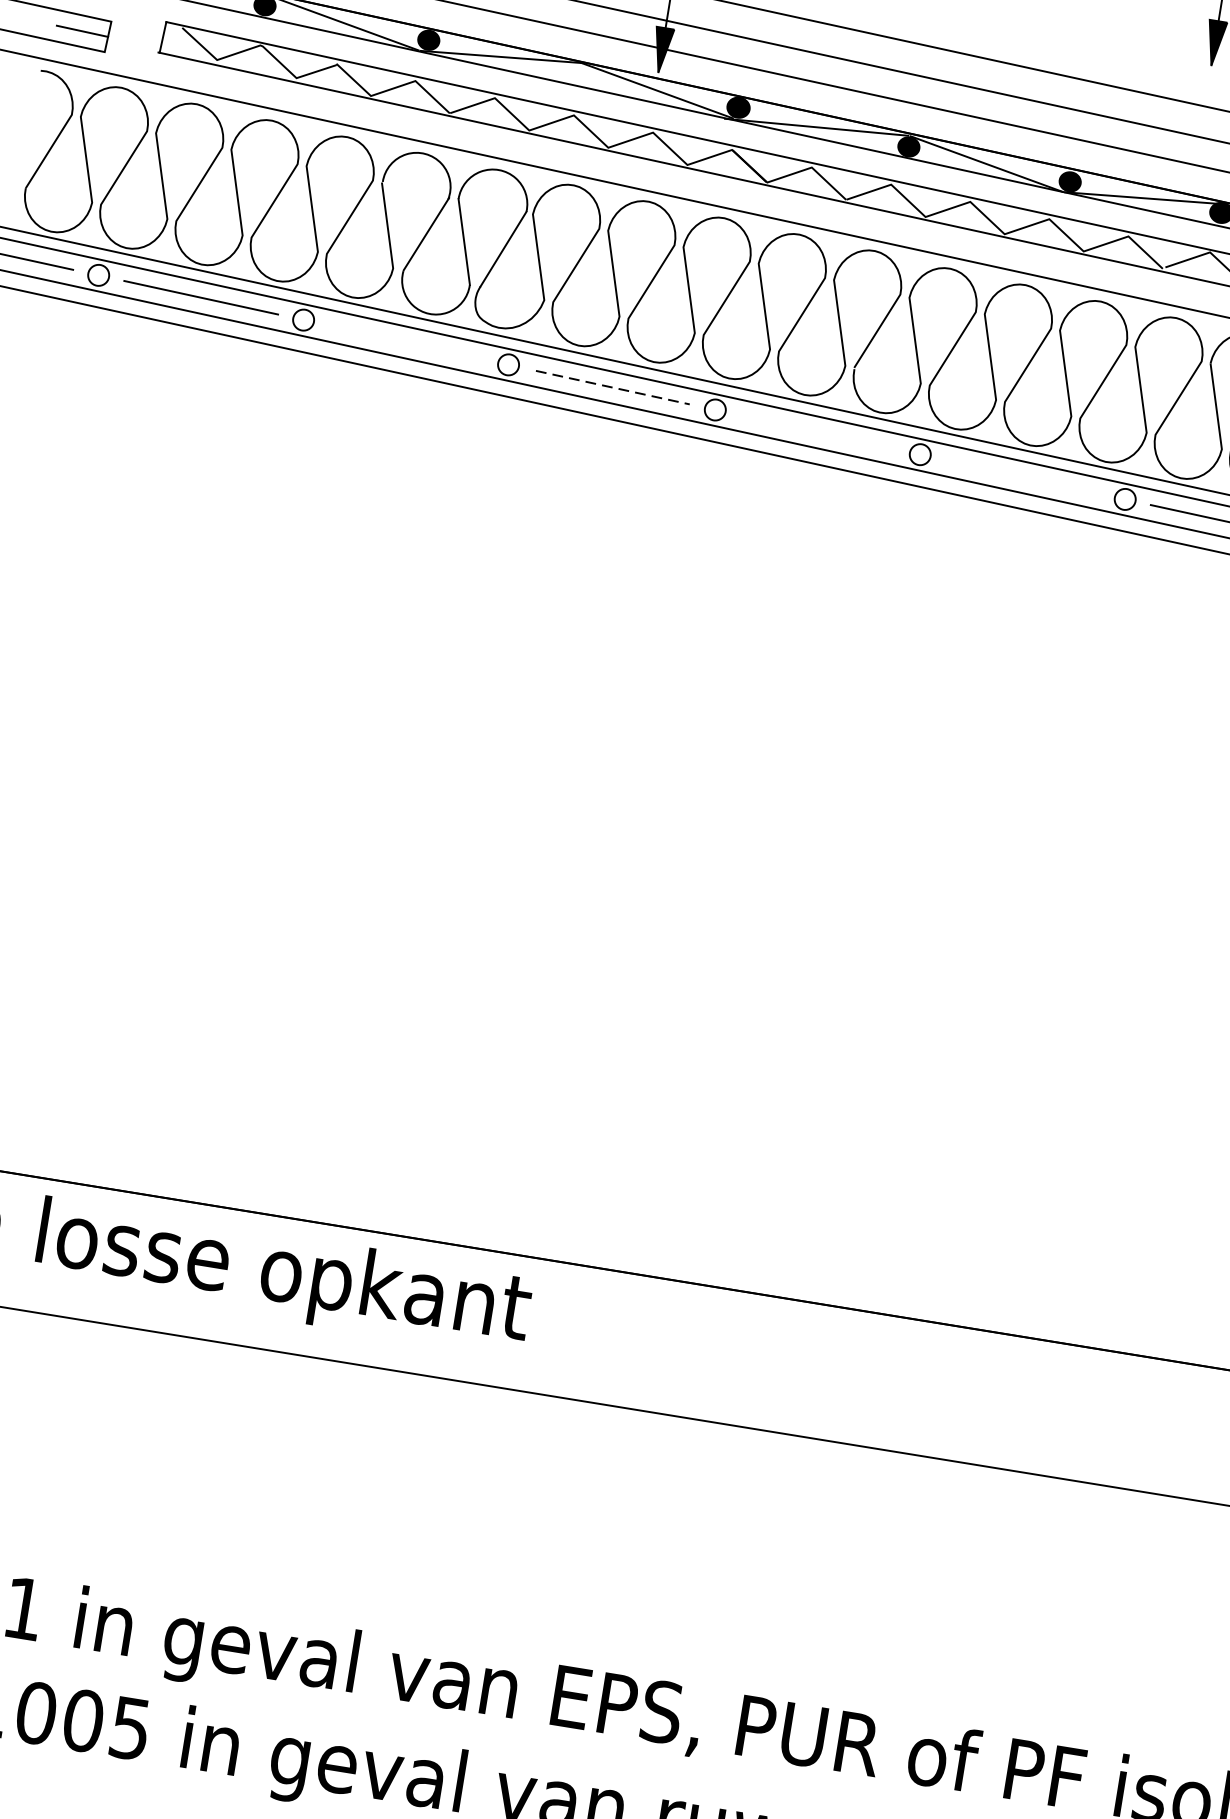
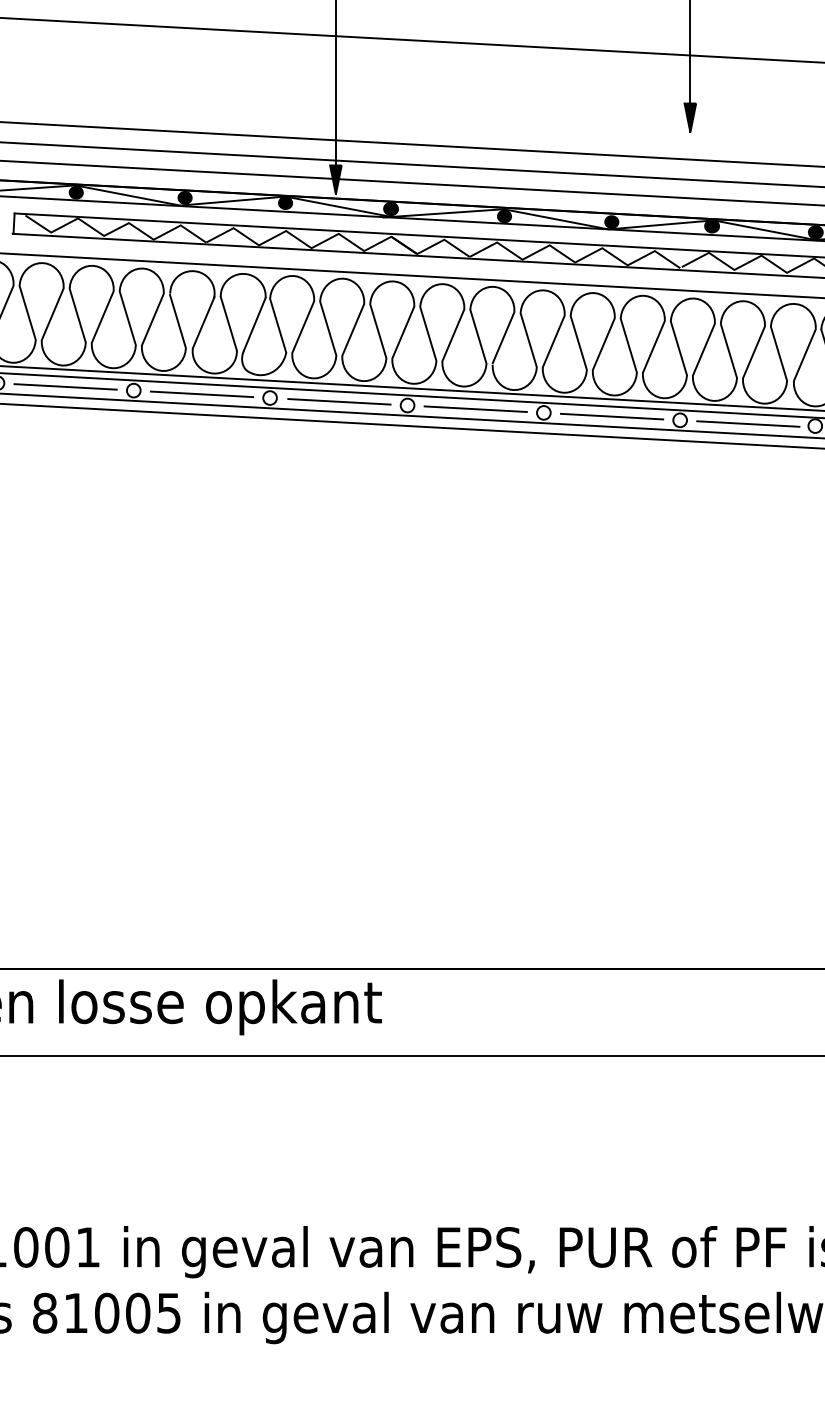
fill: (579, 73) -> (285, 203), added
line: (405, 342) -> (201, 394), added
line: (613, 387) -> (339, 401), dashed -> solid
line: (817, 432) -> (475, 409), added
line: (1022, 476) -> (611, 416), added

